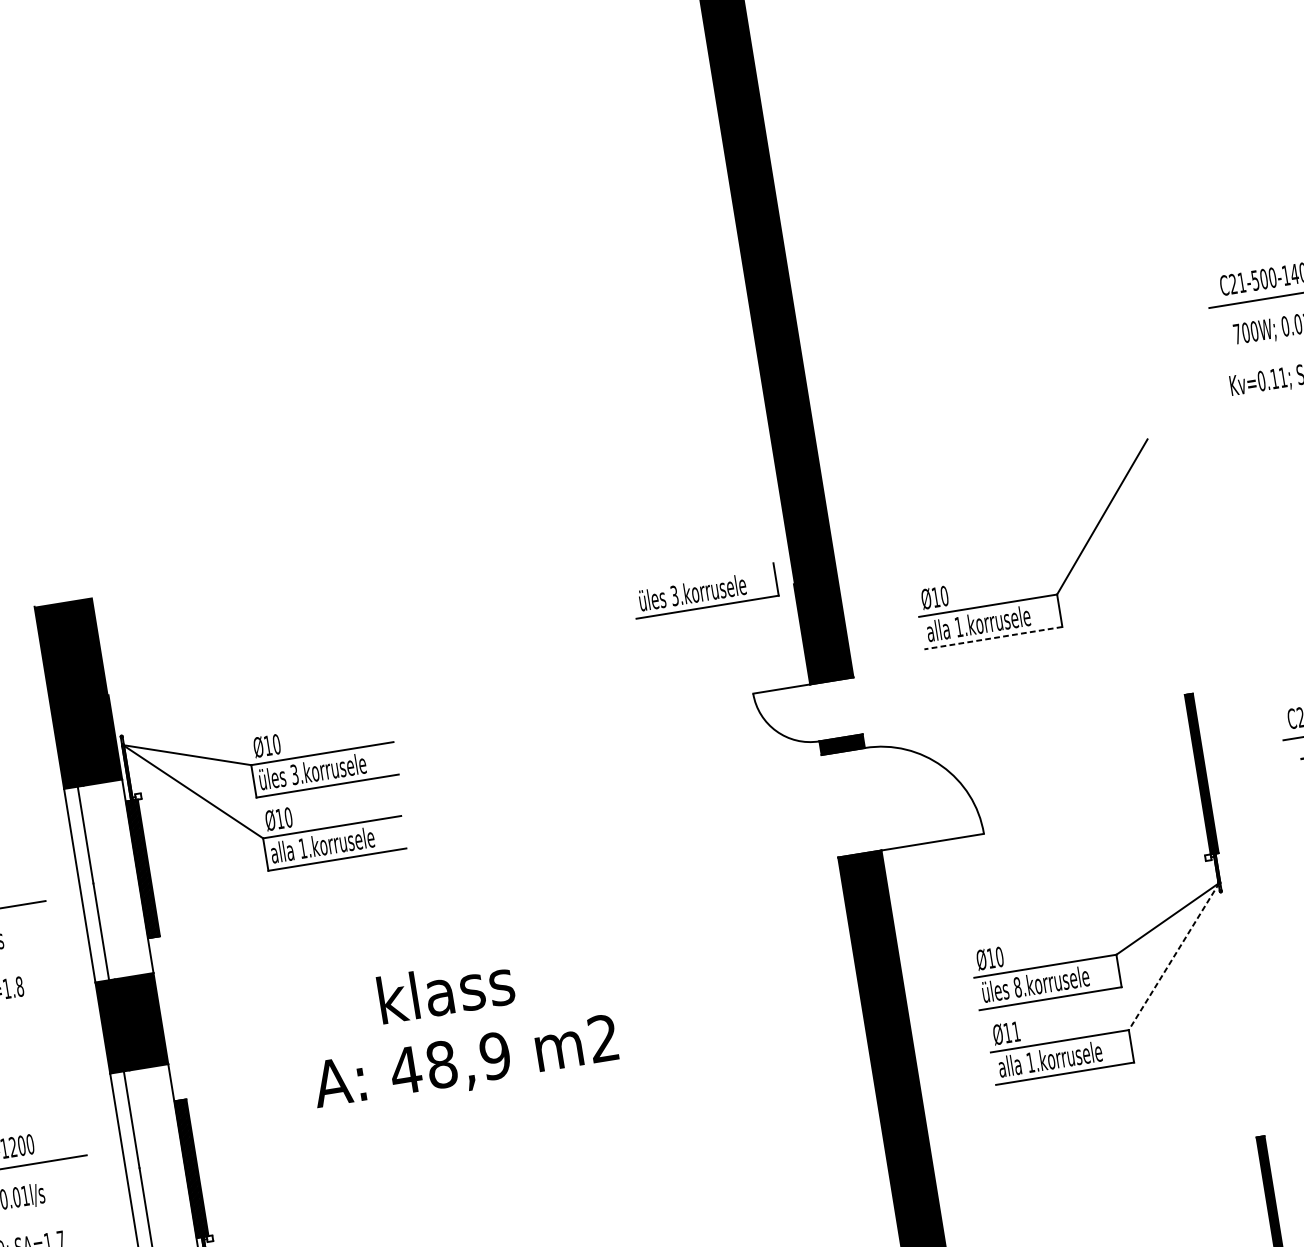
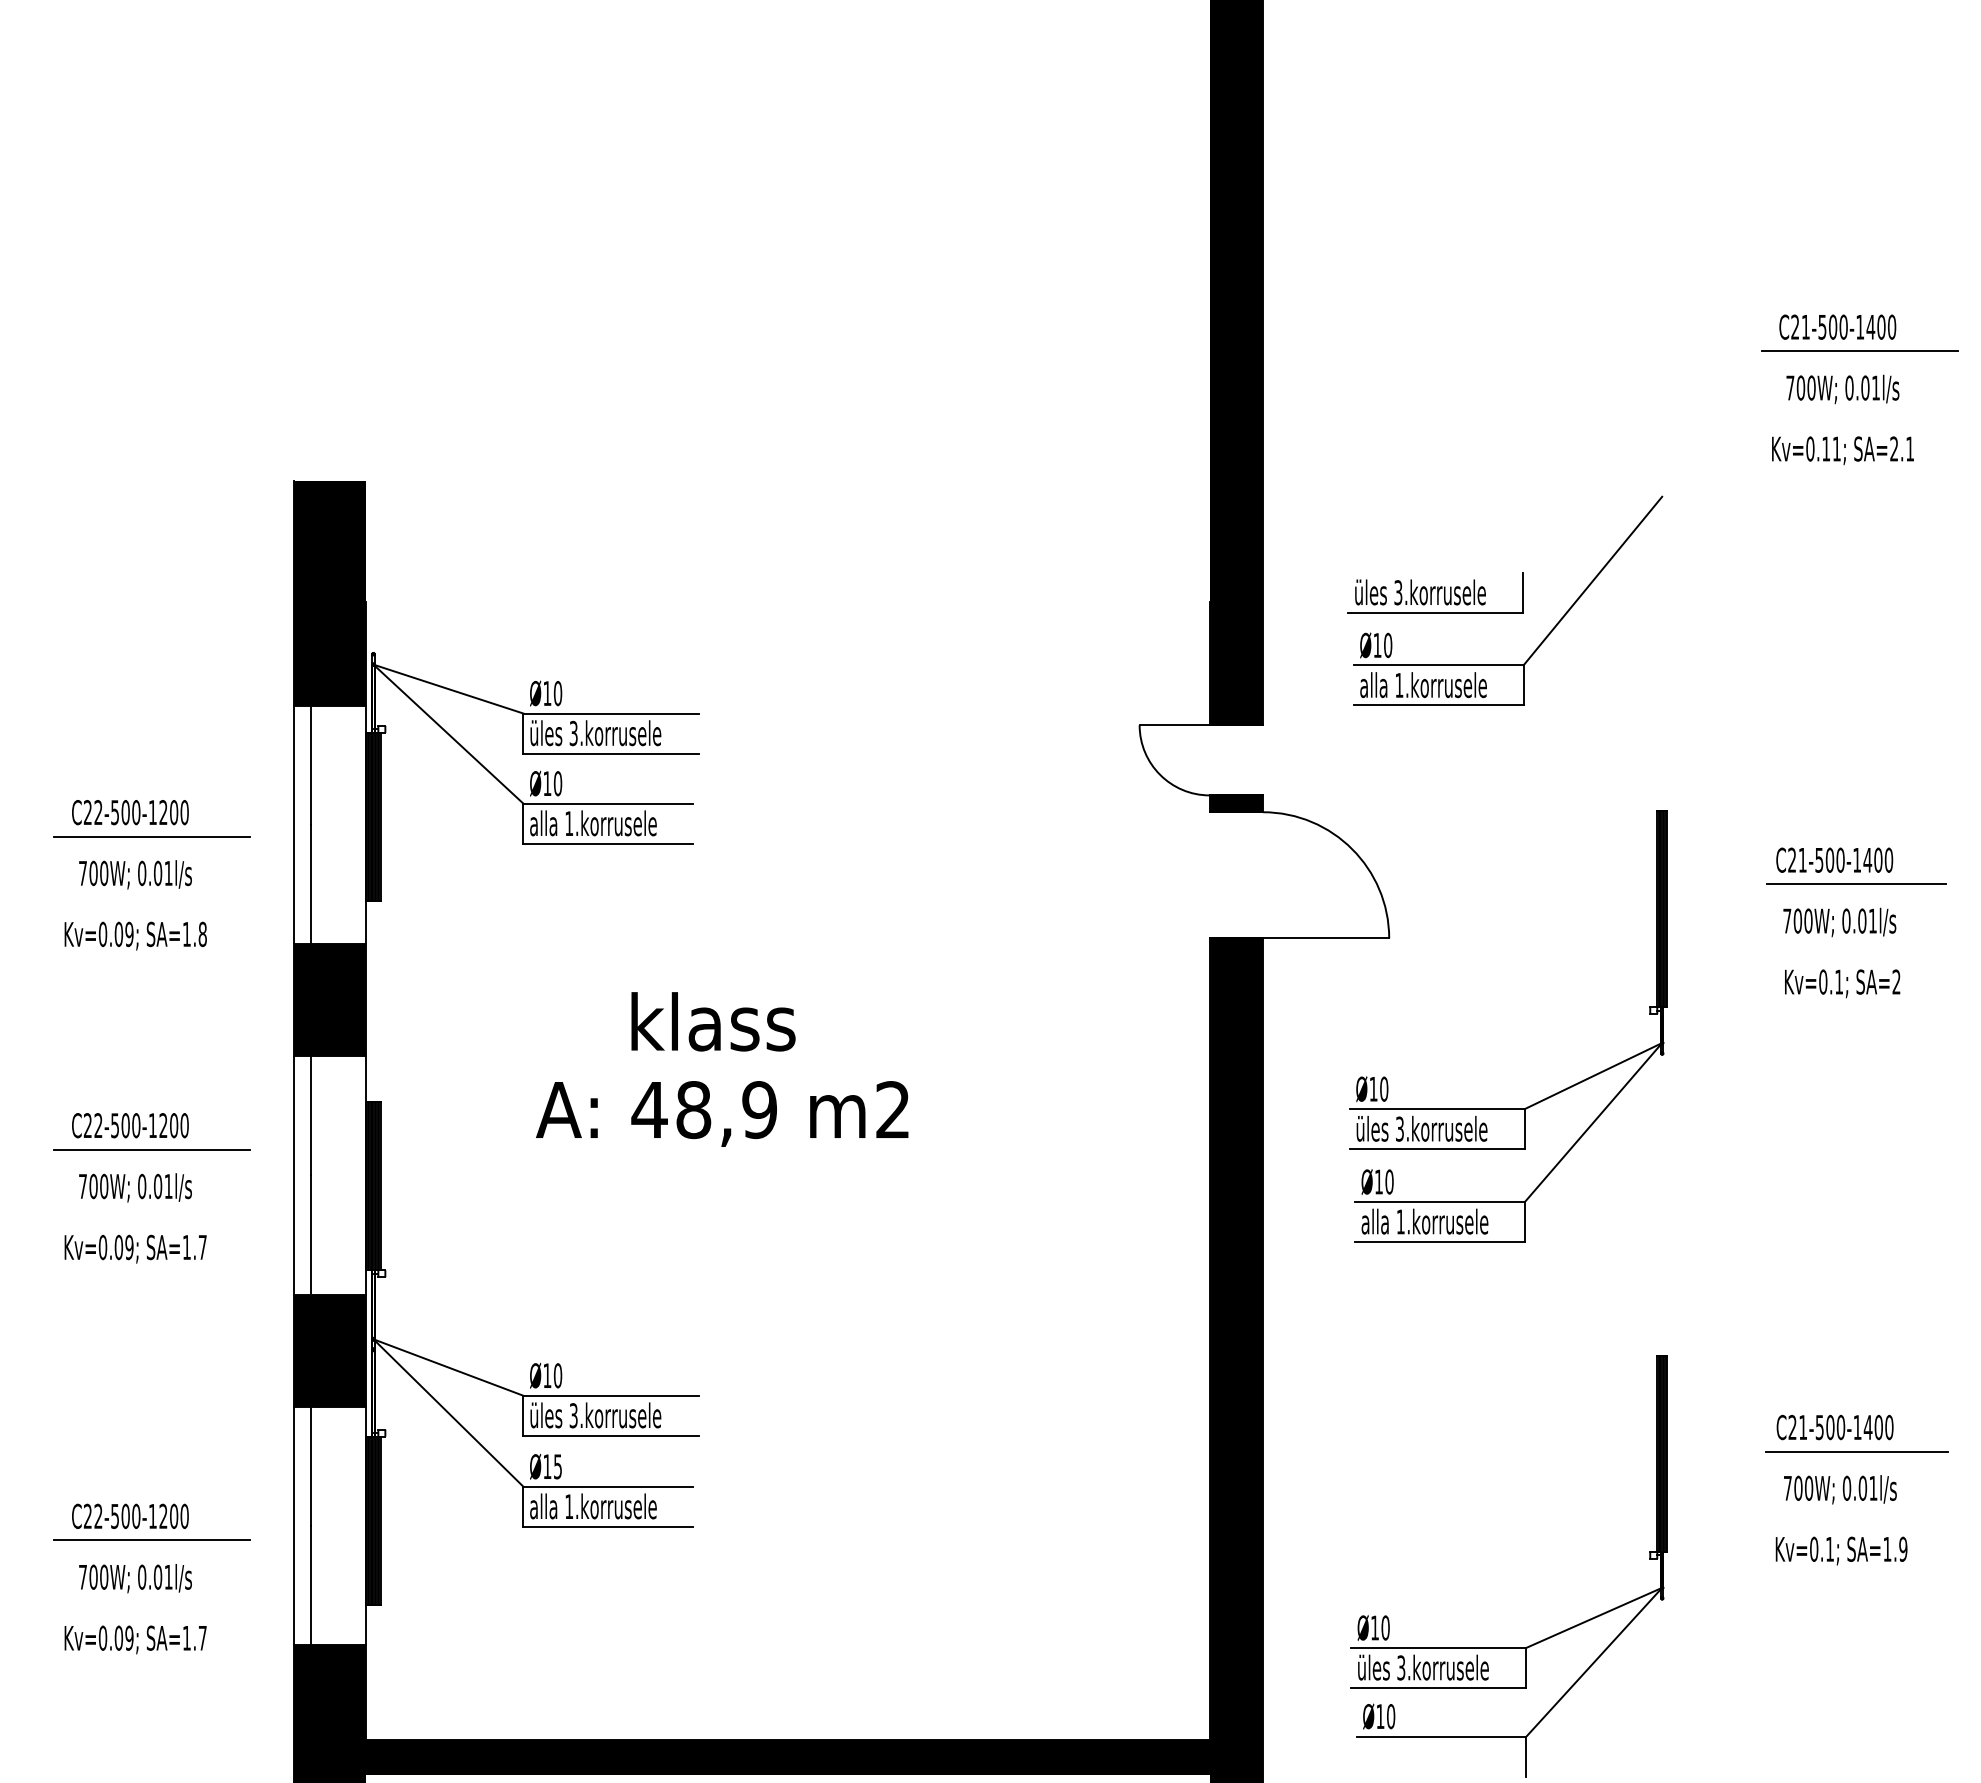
part: (704, 590) -> (1435, 592), moved
line: (993, 638) -> (1438, 705), dashed -> solid
line: (1174, 956) -> (1593, 1122), dashed -> solid
text: (1017, 986) -> (1399, 1128), 8.korrusele -> 3.korrusele
text: (1016, 1031) -> (1389, 1181), Ø11 -> Ø10

